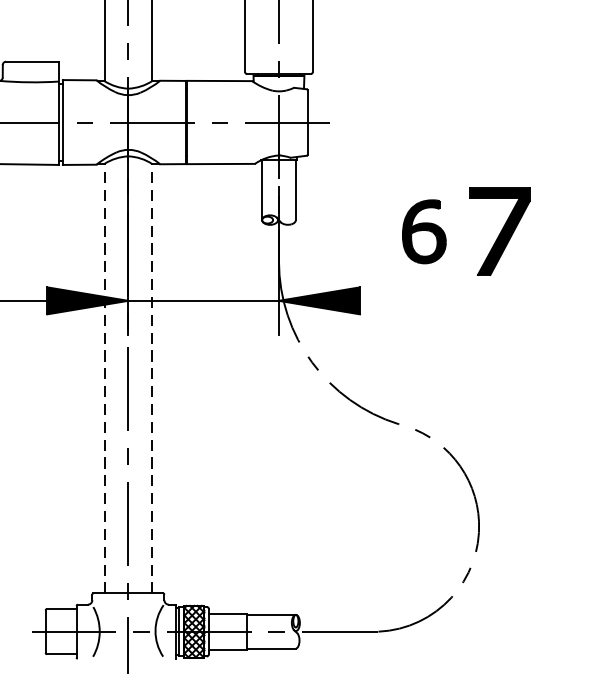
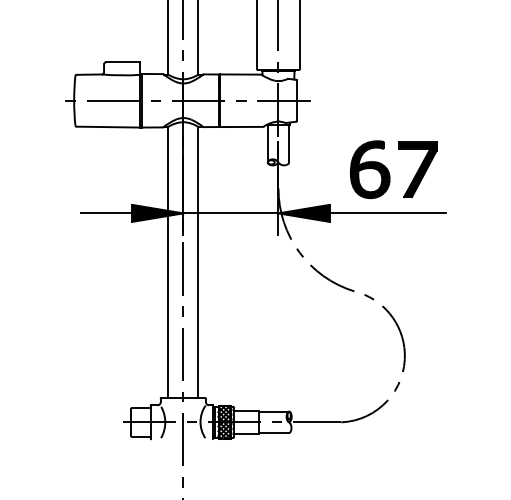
part: (424, 231) -> (370, 169), size x1.43
line: (451, 301) -> (387, 213), added
line: (104, 378) -> (168, 262), dashed -> solid
line: (152, 378) -> (198, 262), dashed -> solid

